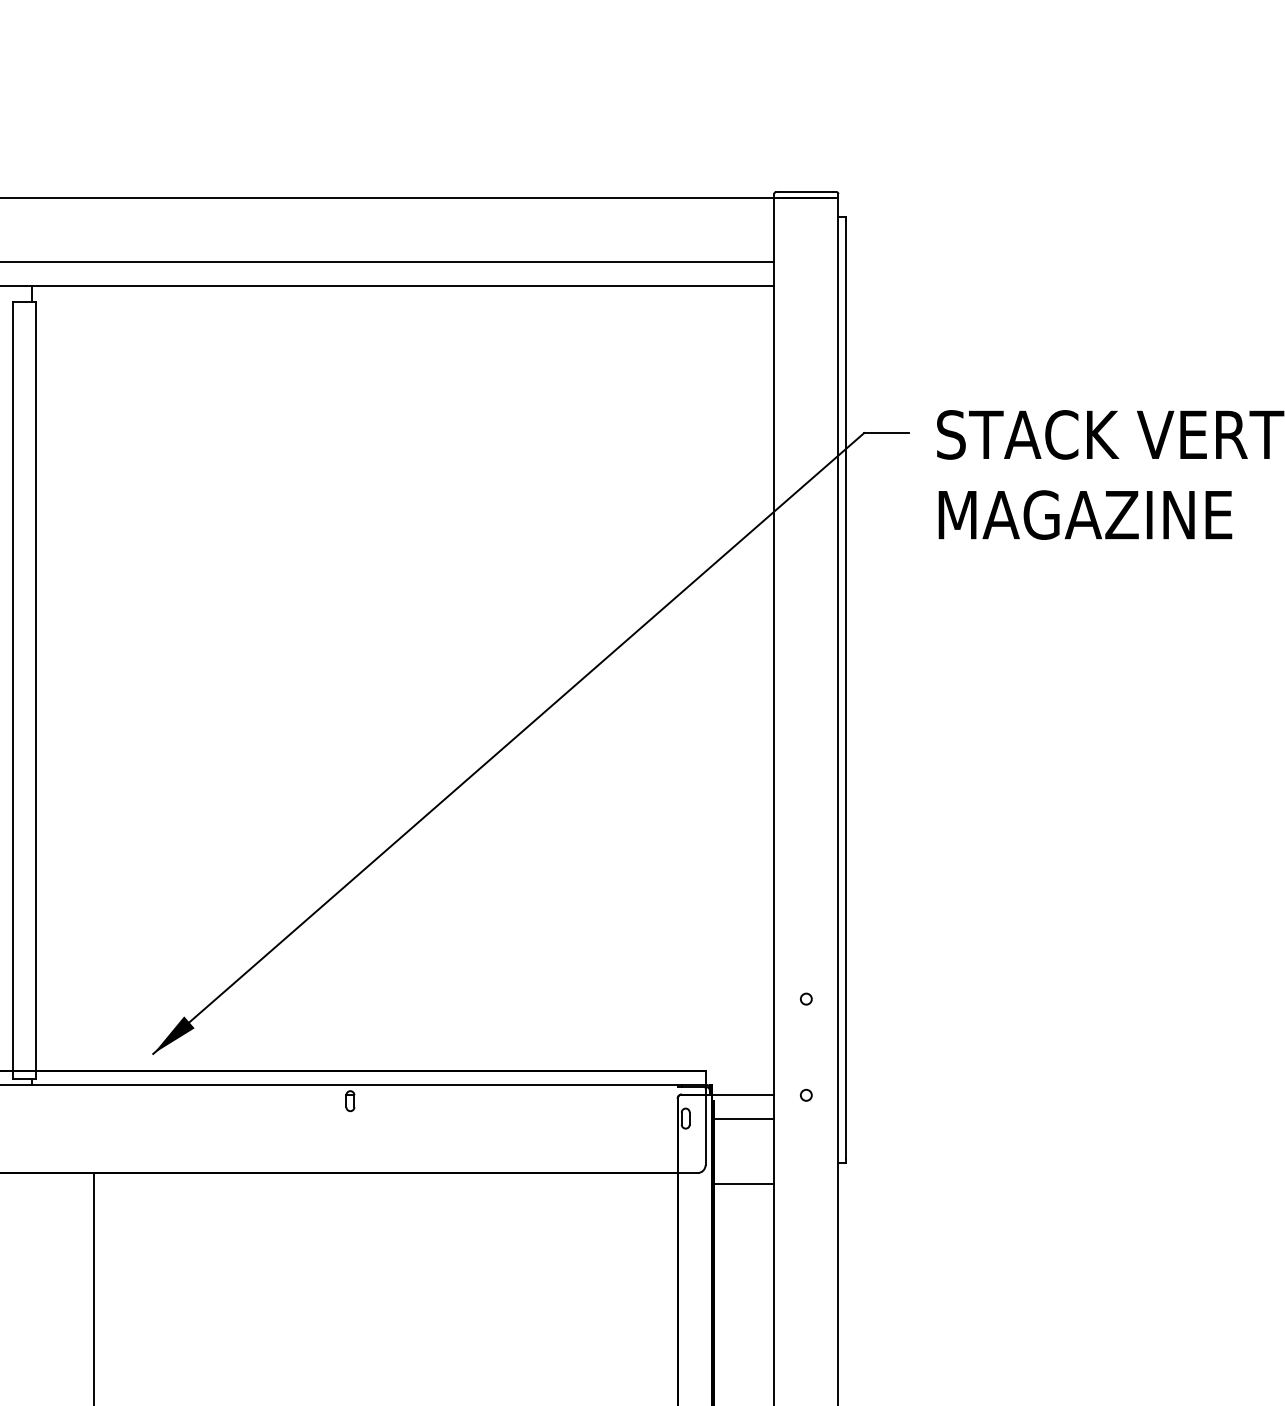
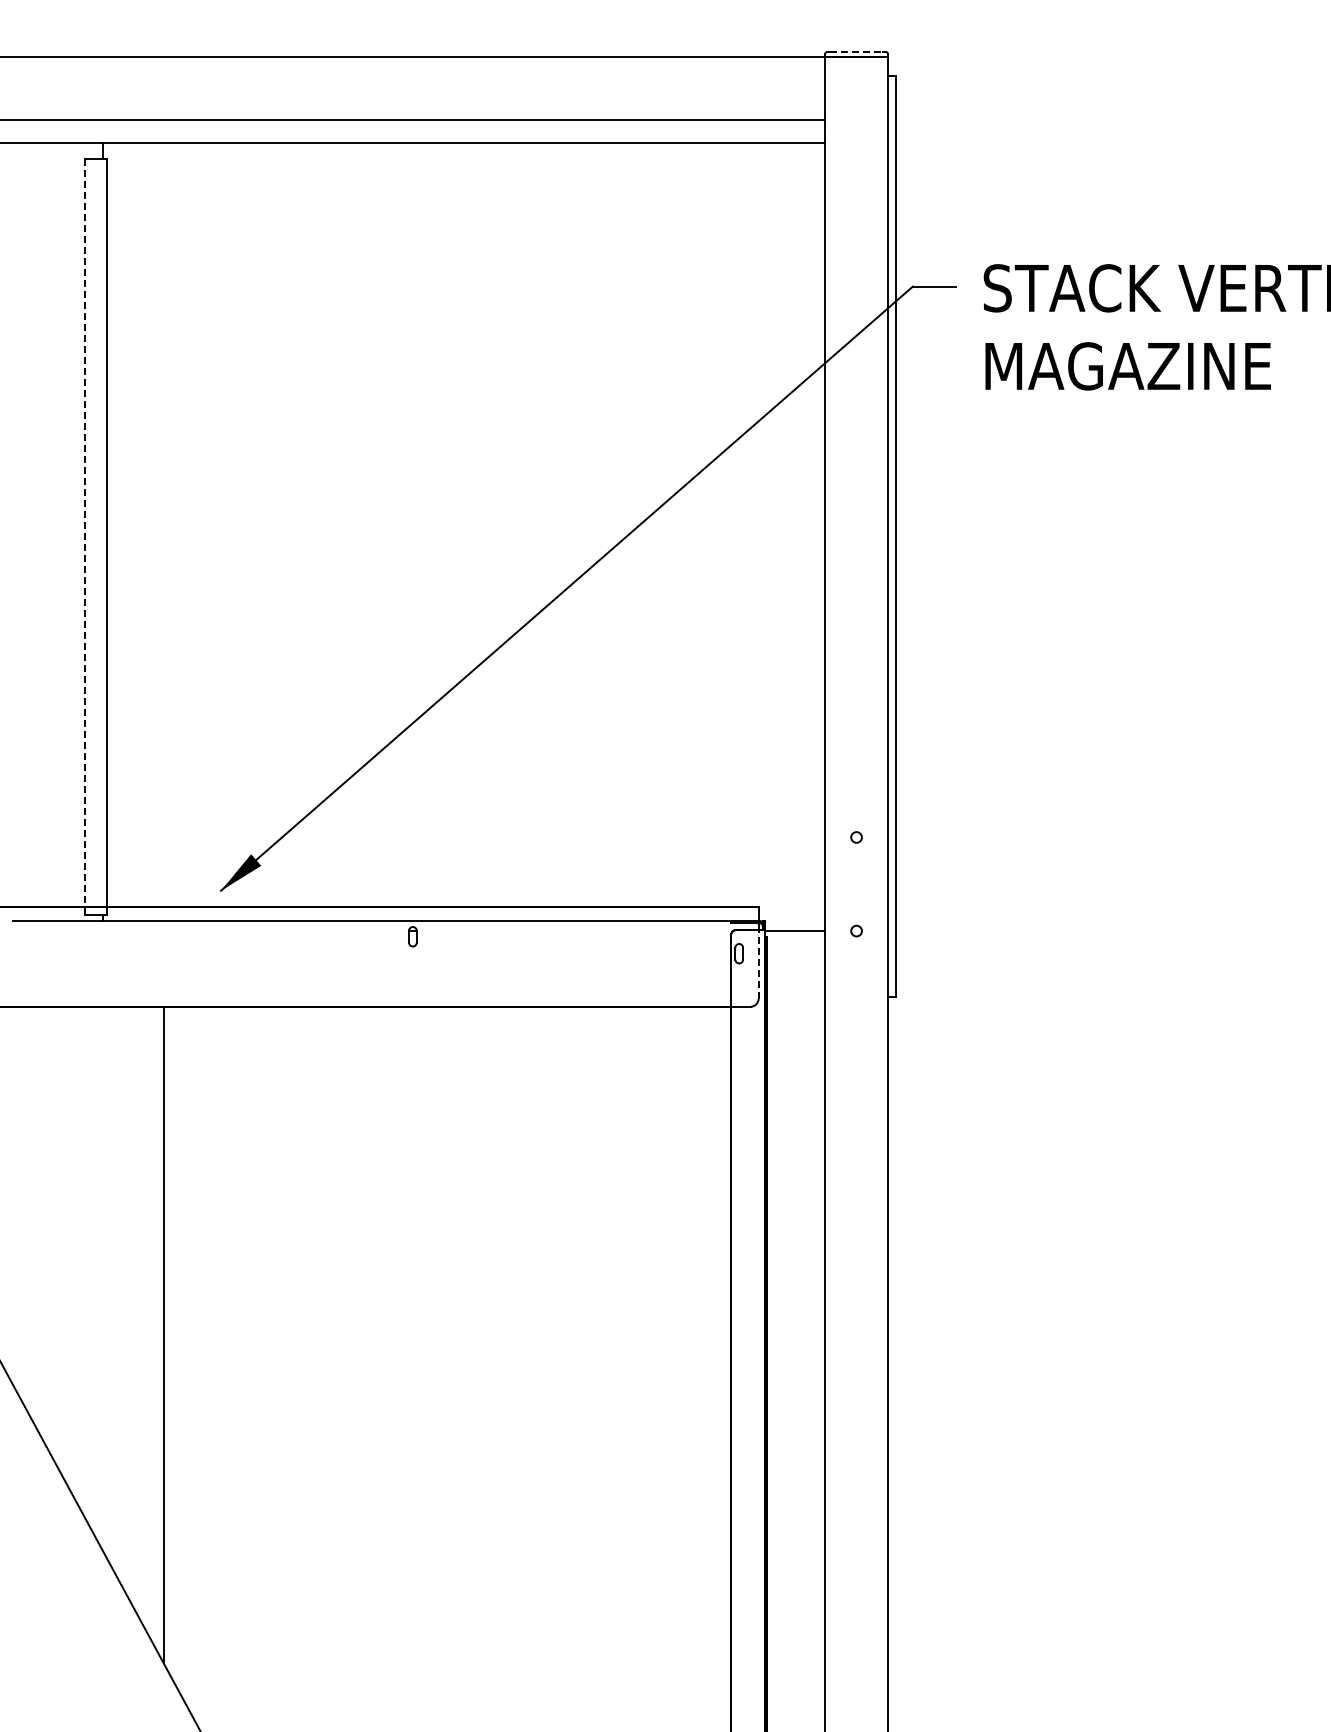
line: (807, 191) -> (857, 51), solid -> dashed
line: (13, 690) -> (84, 537), solid -> dashed
line: (743, 1119) -> (795, 954), removed
line: (705, 1124) -> (758, 959), solid -> dashed
line: (743, 1183) -> (795, 1016), removed

